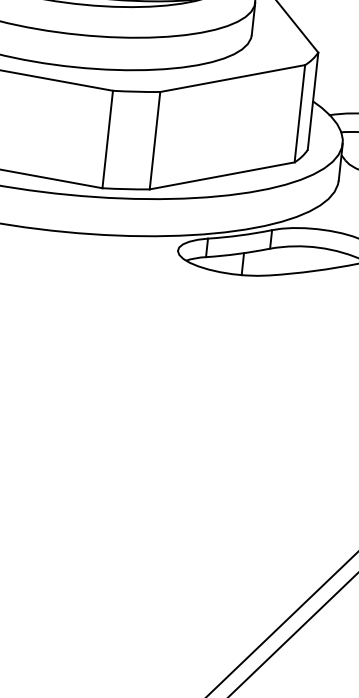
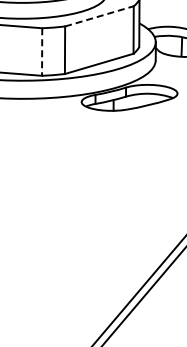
line: (232, 78) -> (99, 16), solid -> dashed
line: (108, 140) -> (42, 52), solid -> dashed

